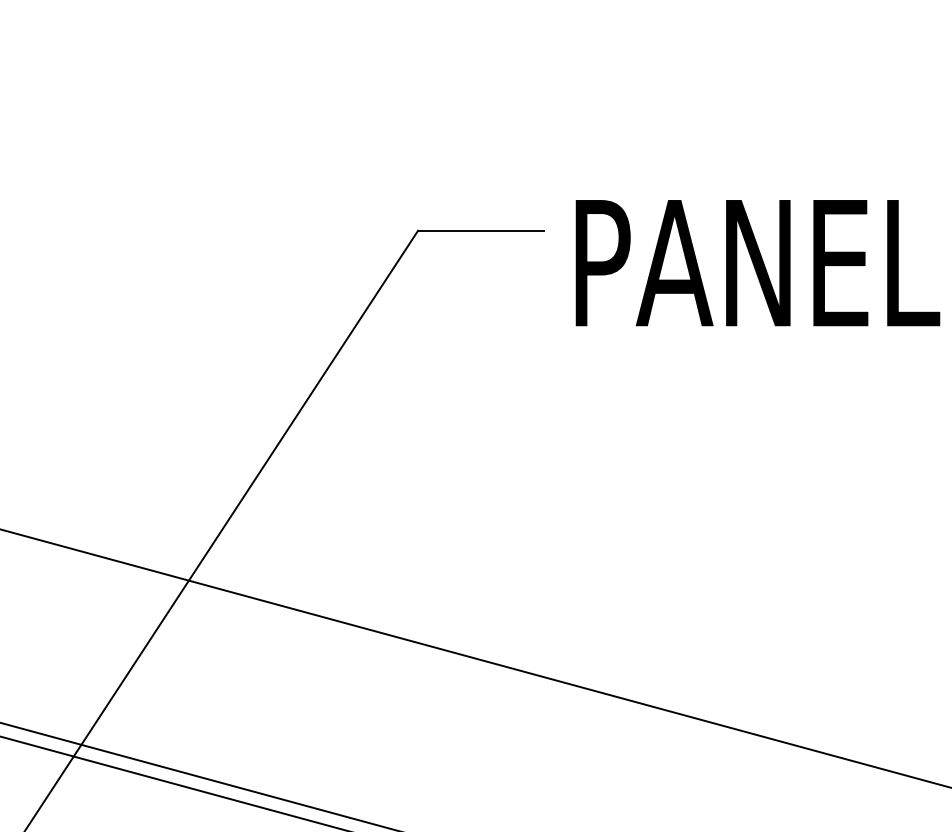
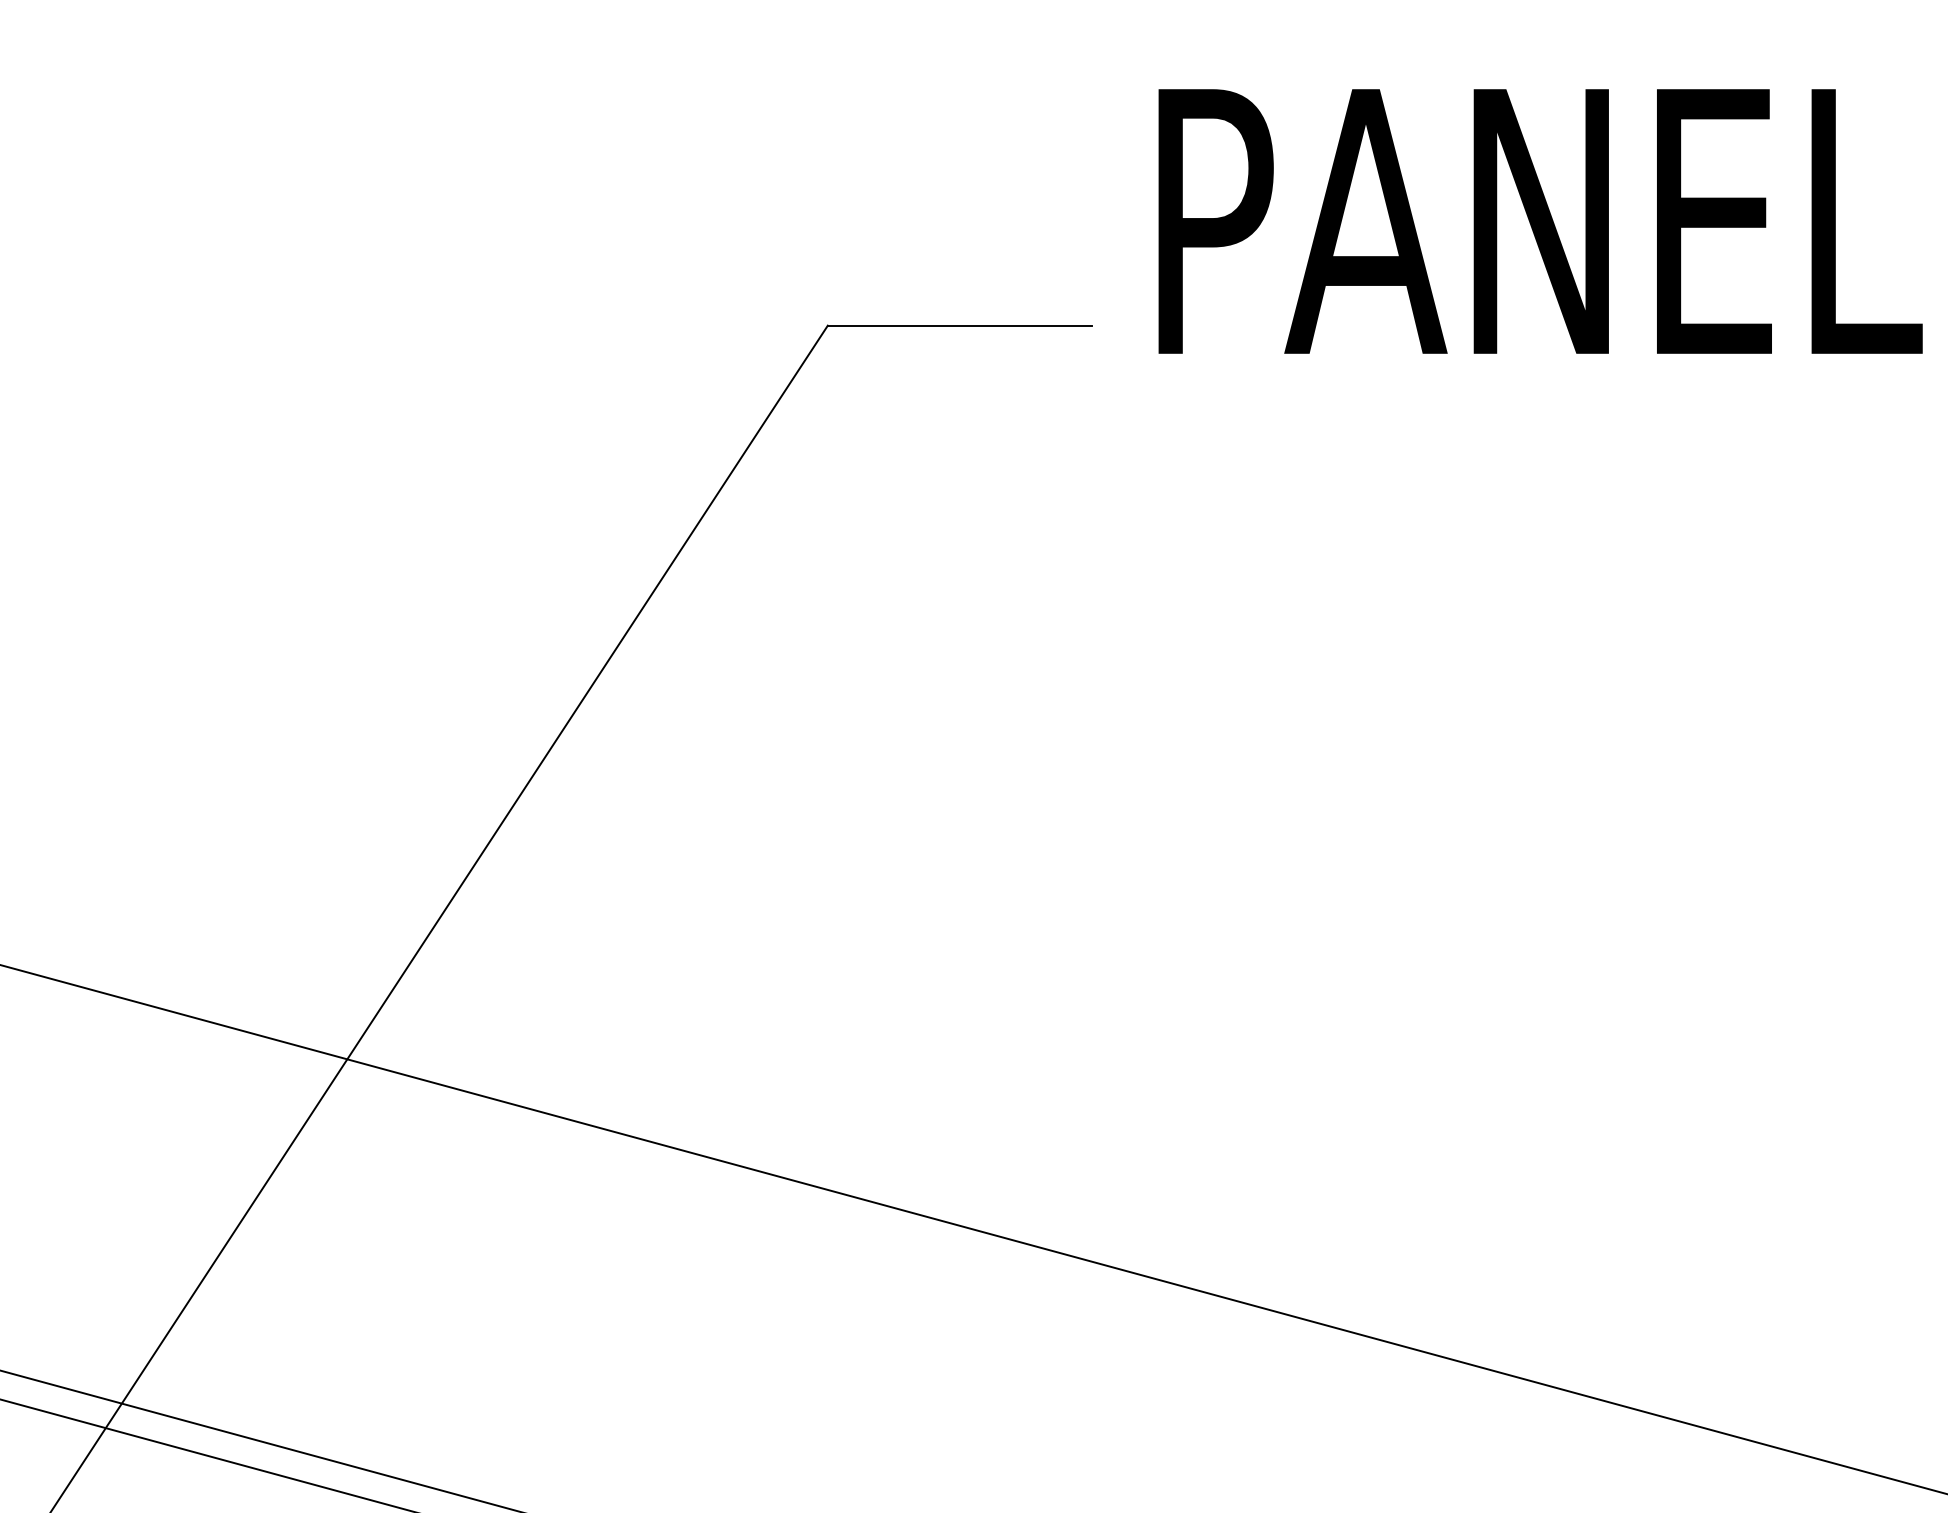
text: (757, 263) -> (1539, 222), moved

